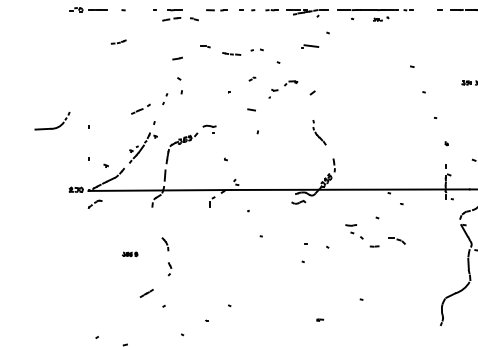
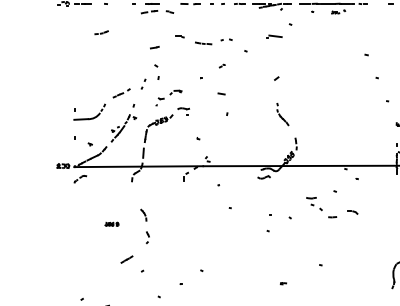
part: (283, 89) -> (169, 98), moved
part: (52, 127) -> (89, 117), moved
part: (397, 240) -> (353, 211), size x0.62

